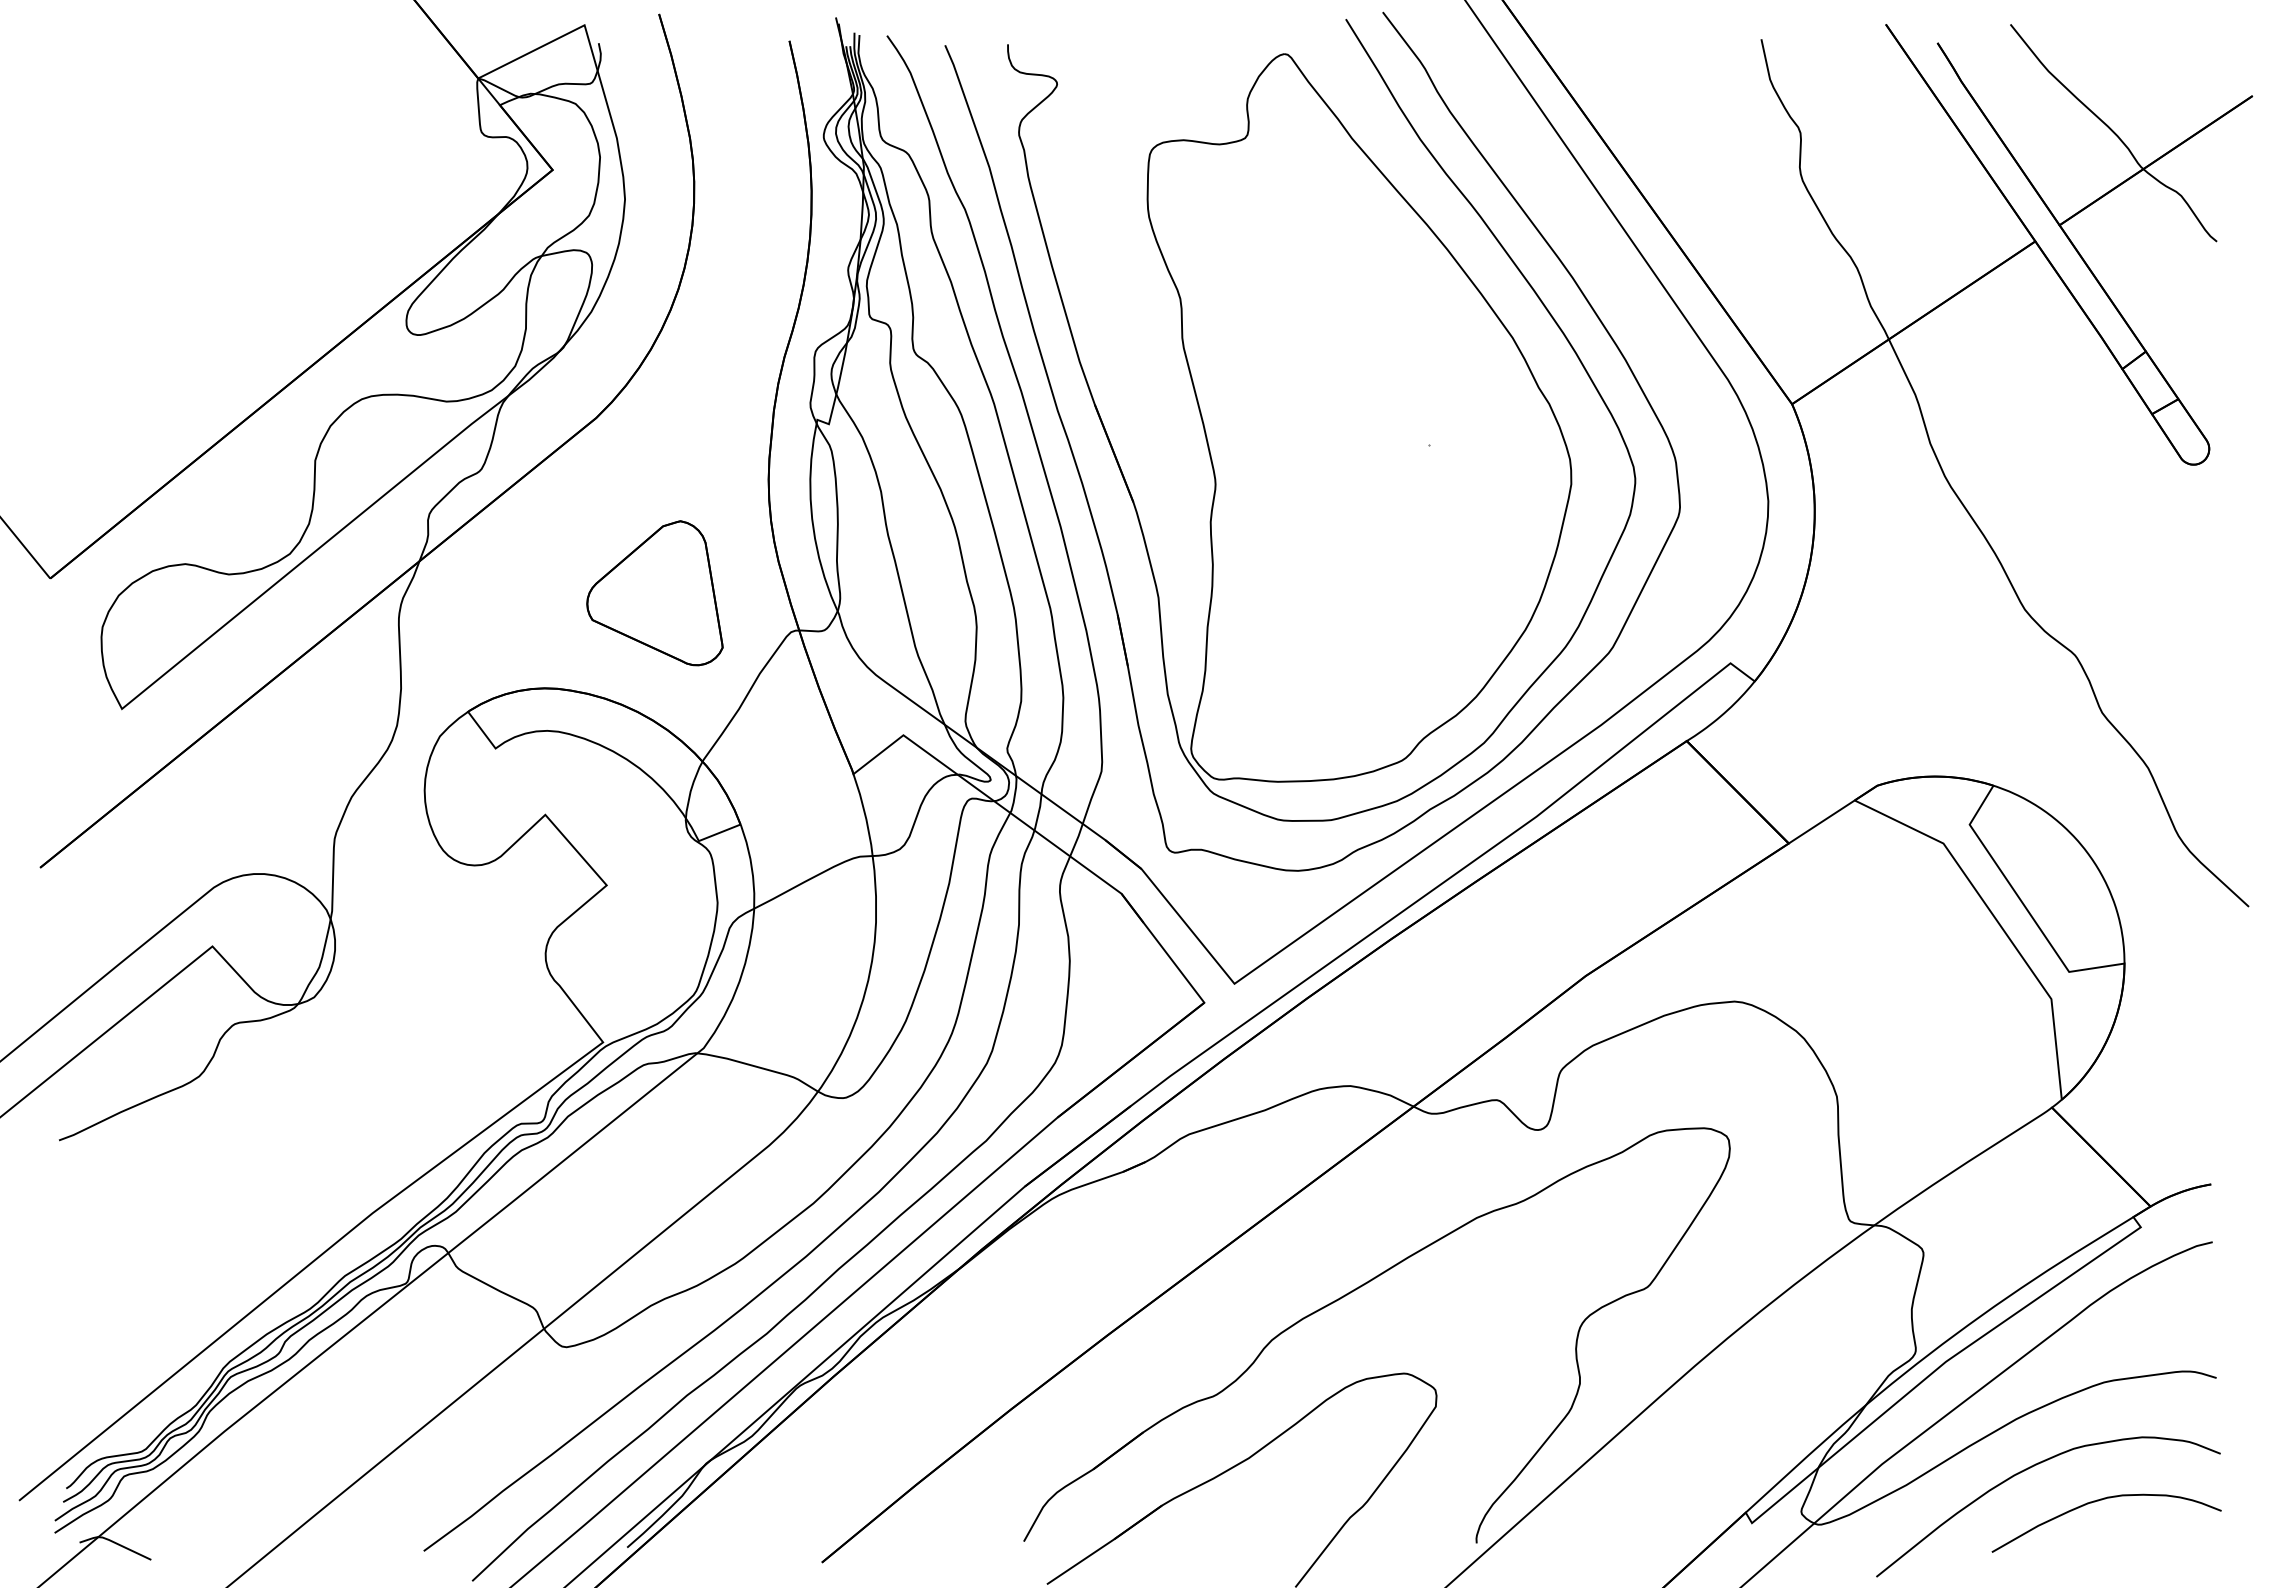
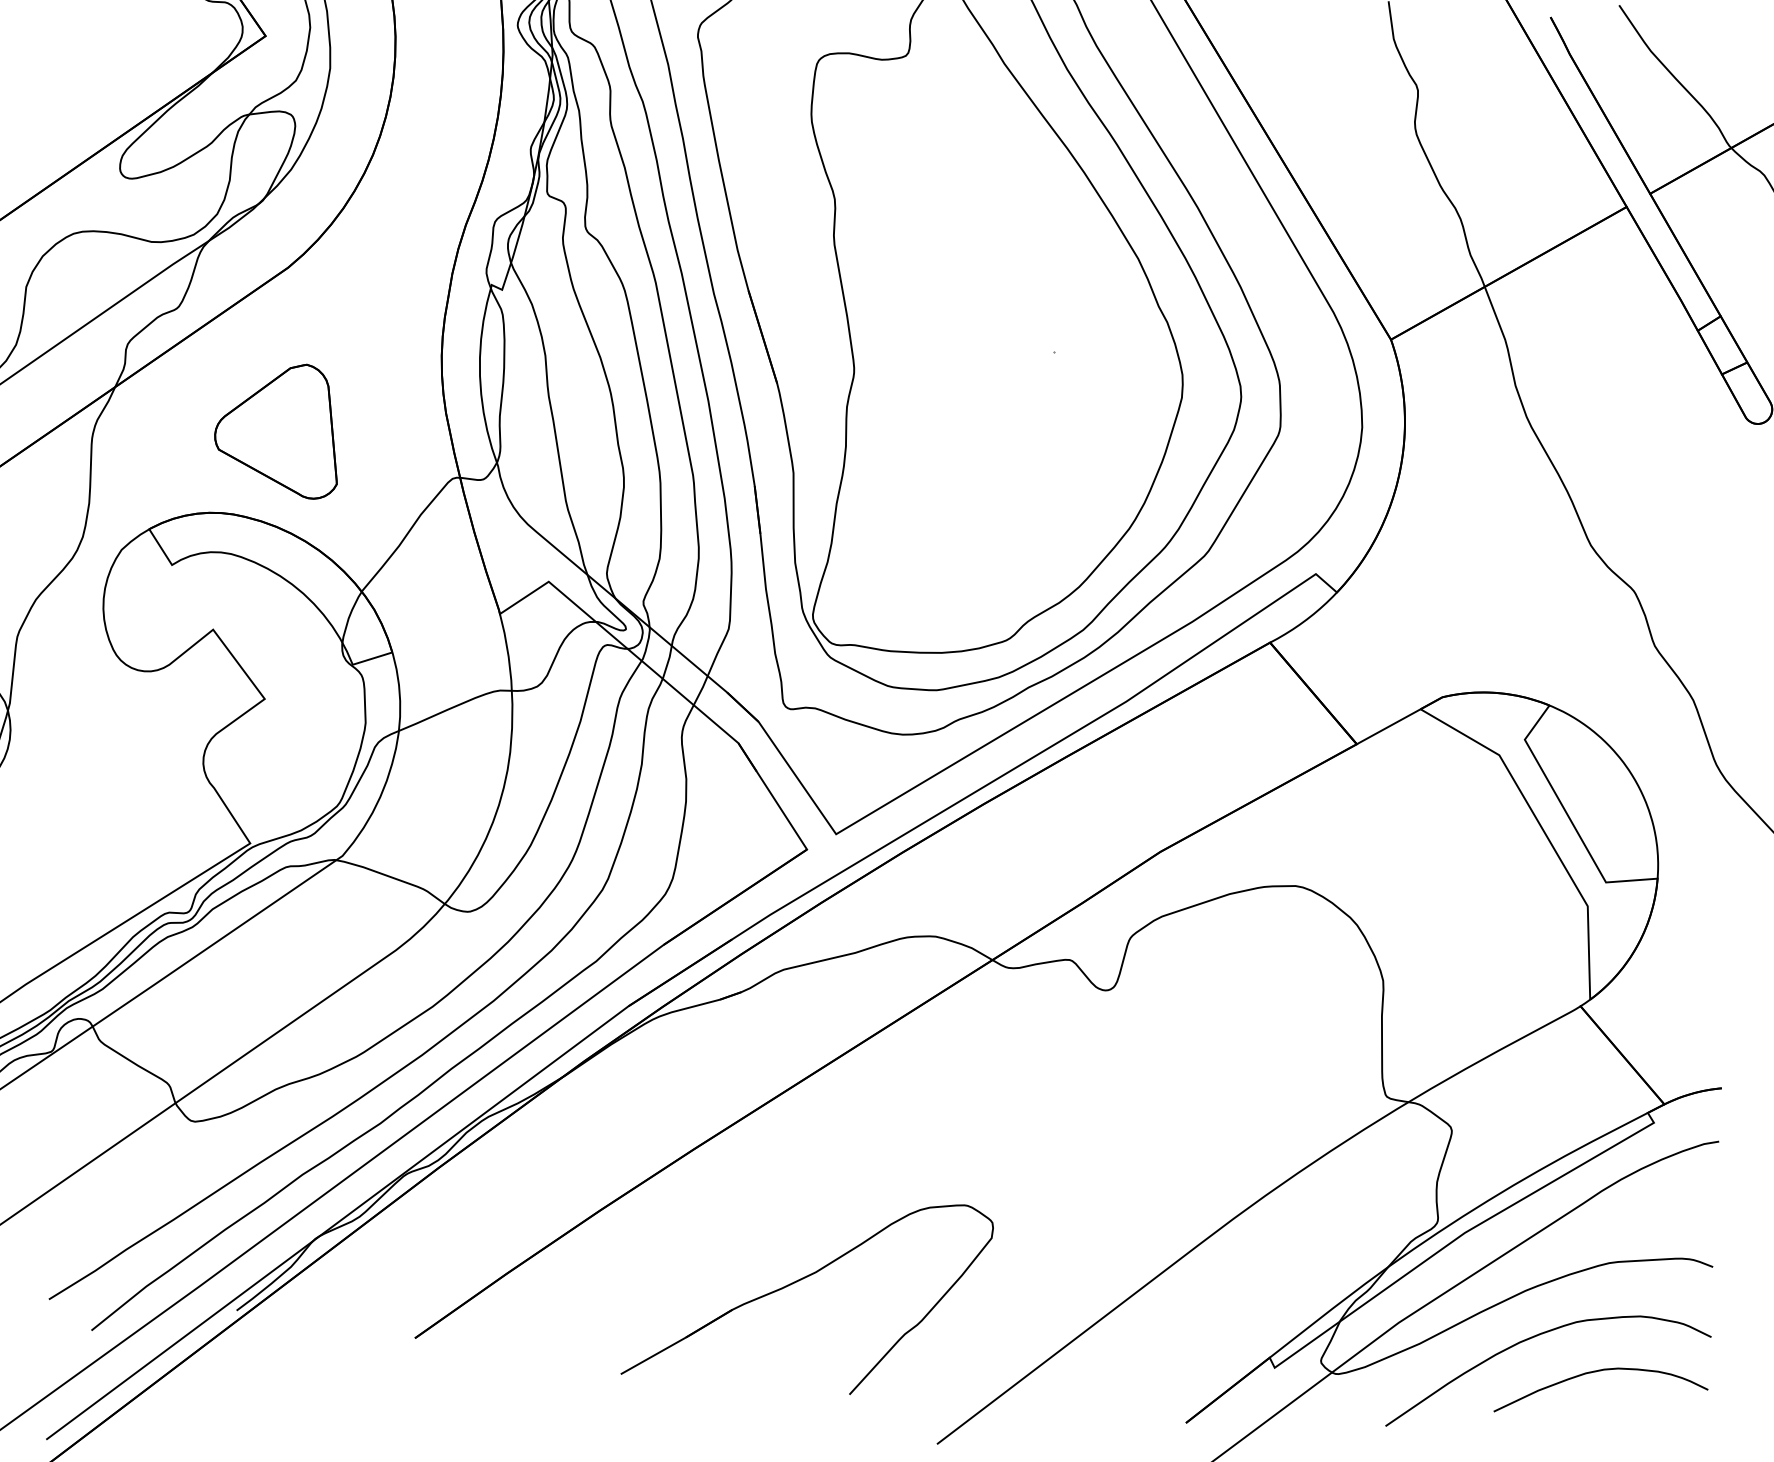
part: (654, 593) -> (277, 429), moved
part: (1349, 1294) -> (920, 1128), removed

